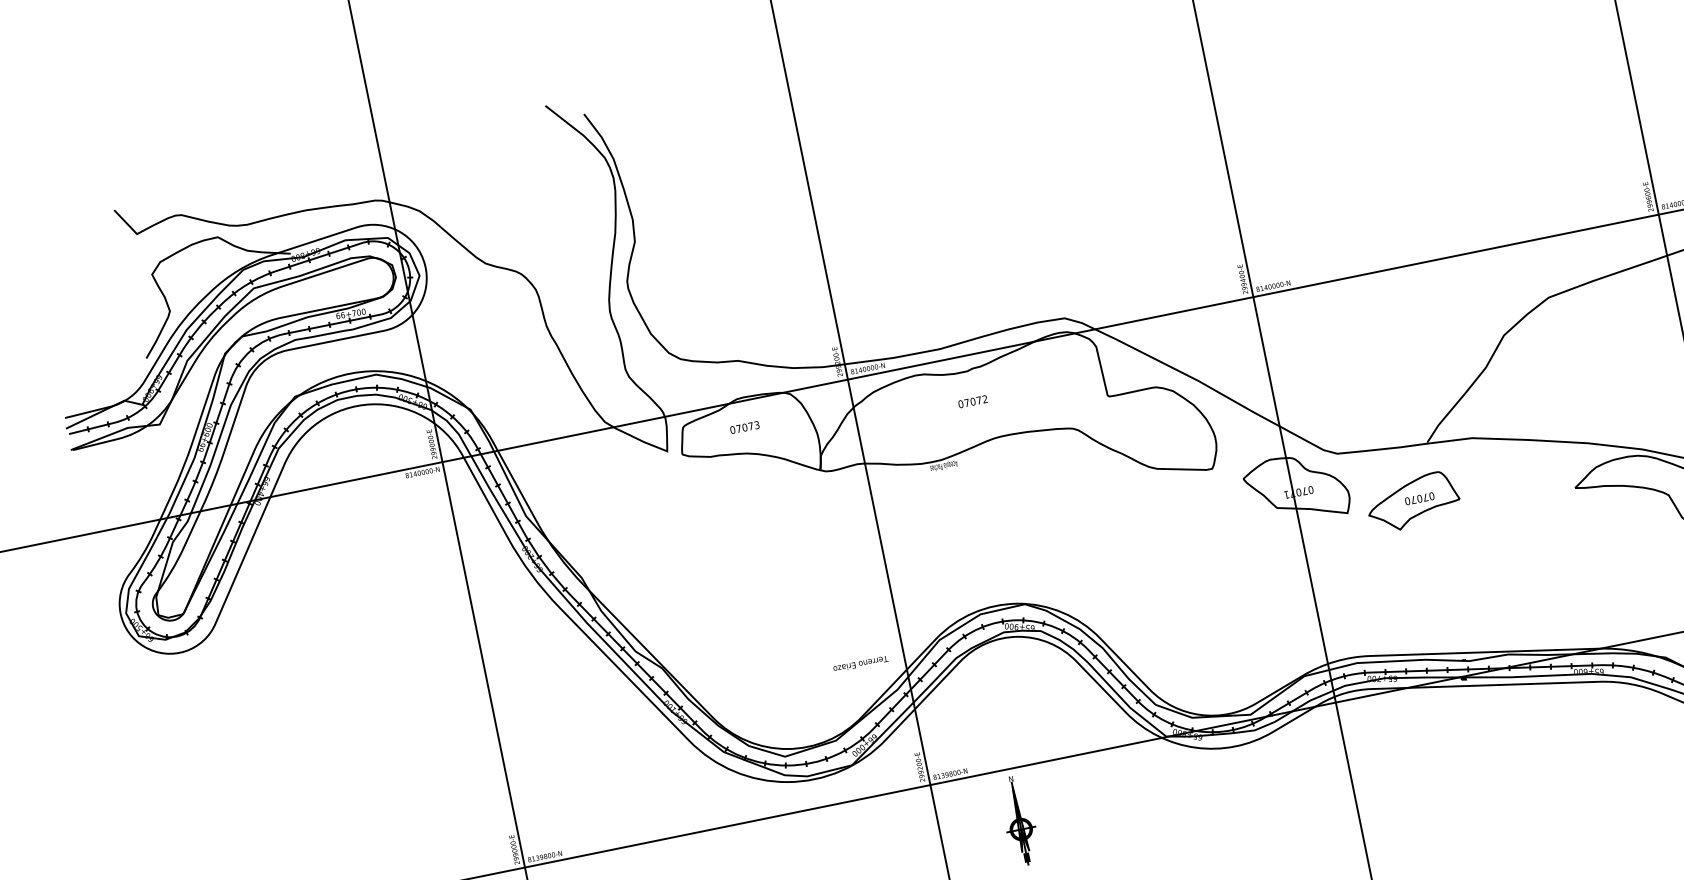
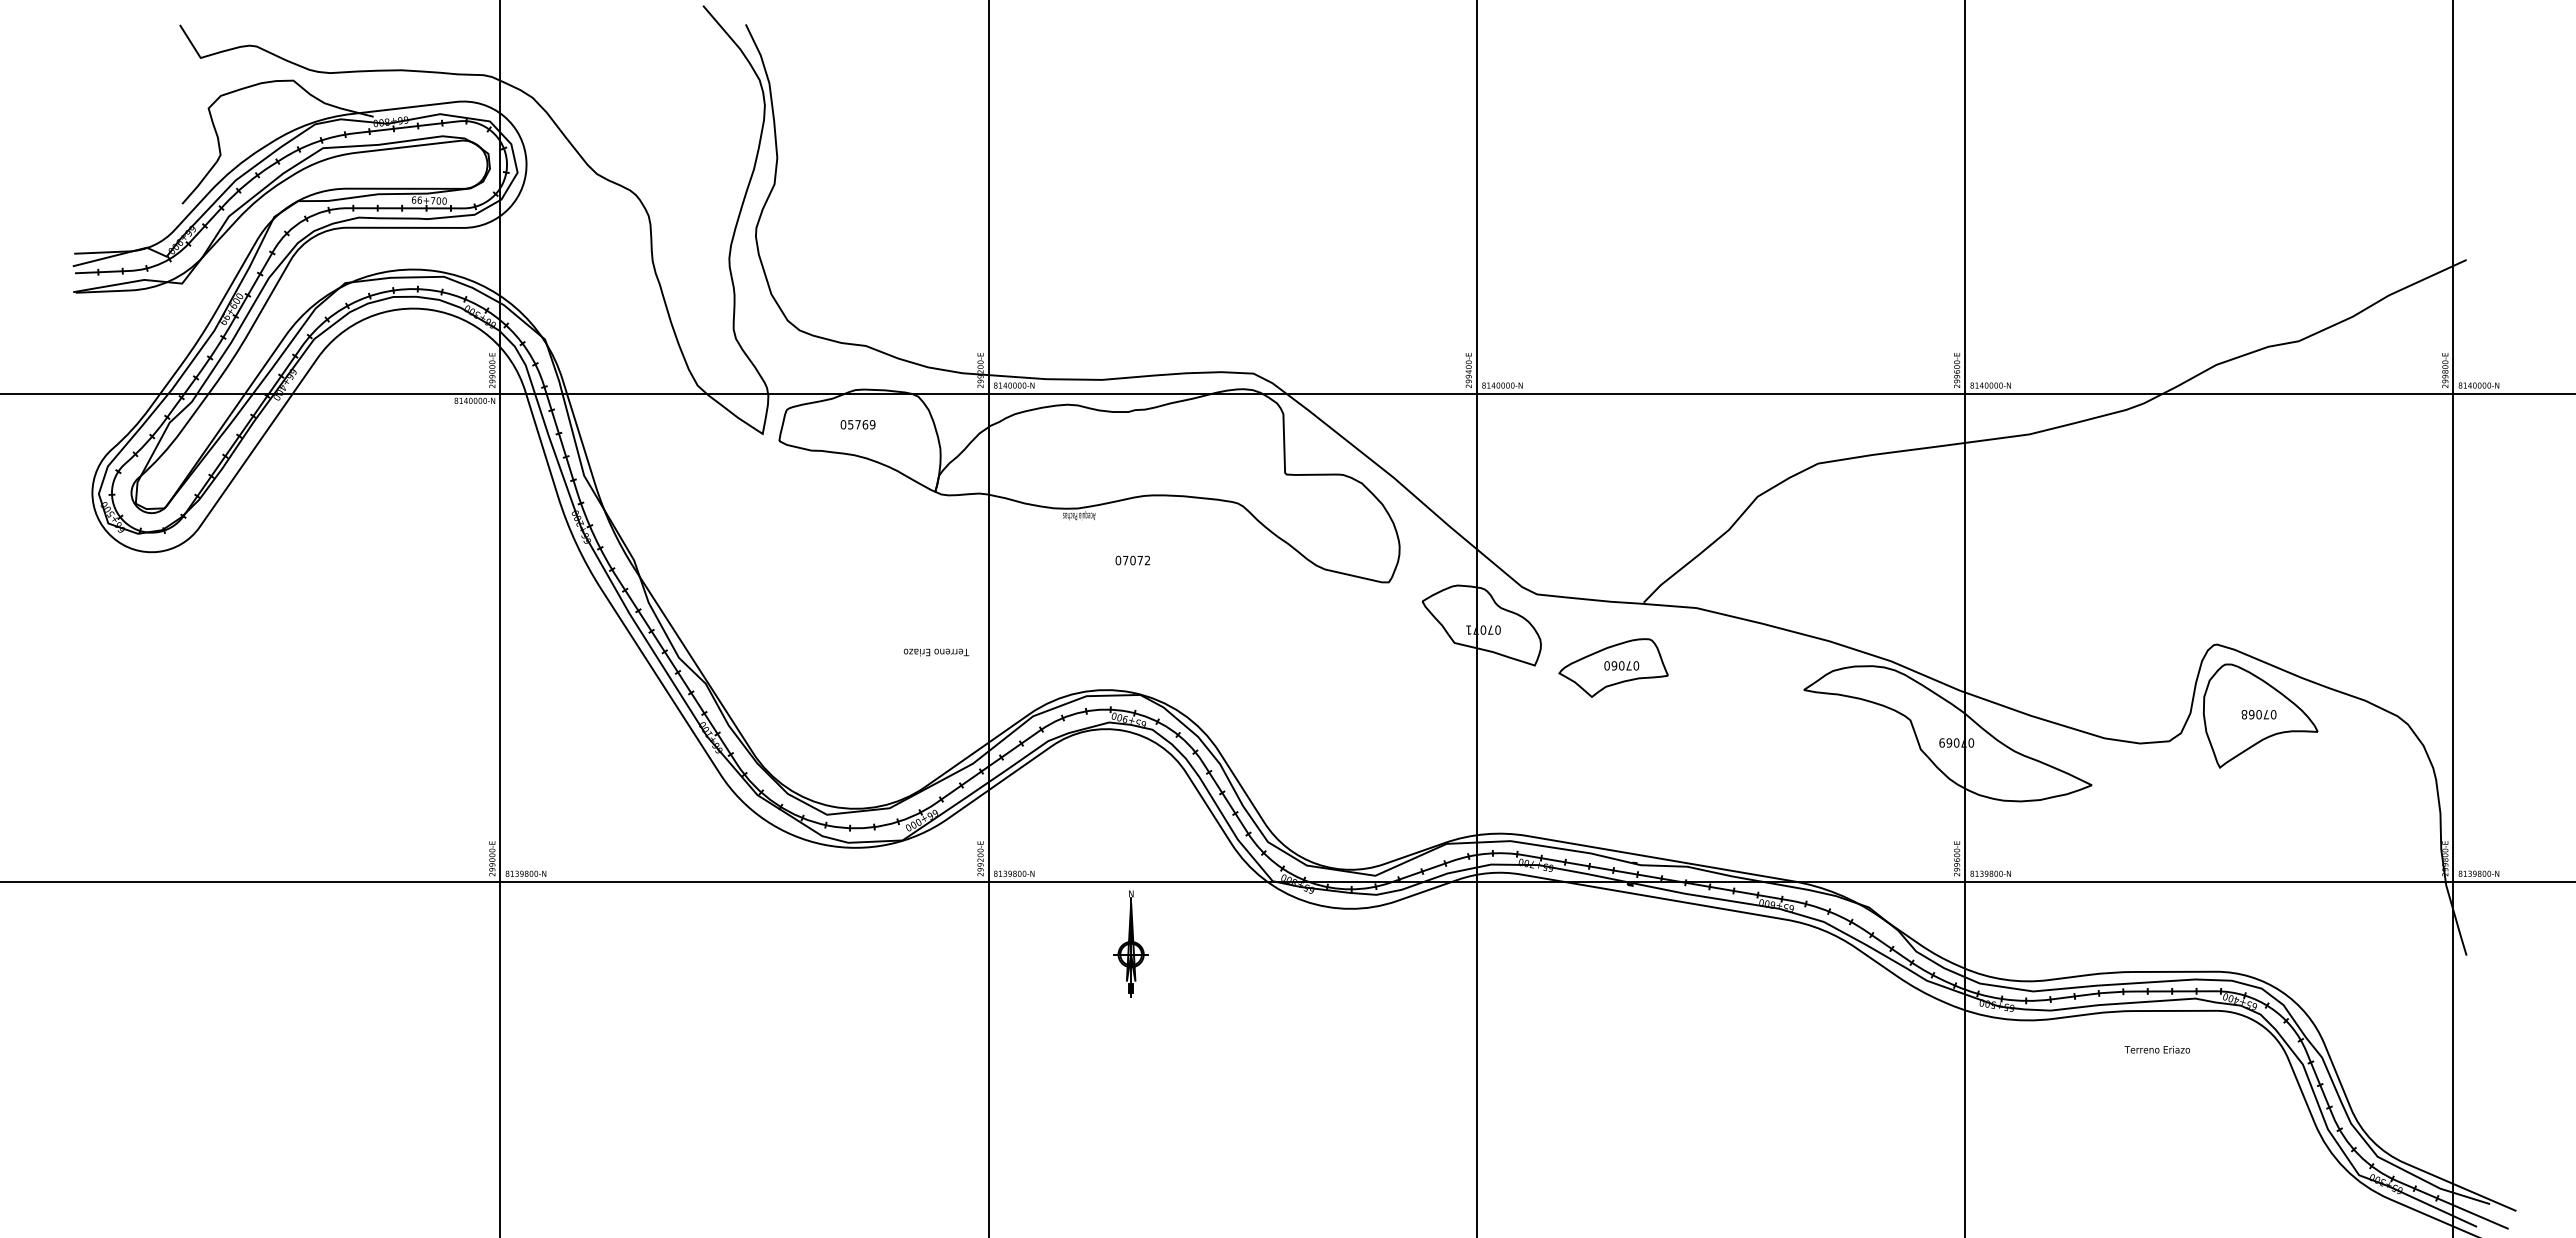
text: (972, 401) -> (1132, 560), moved
text: (747, 426) -> (861, 424), 07073 -> 05769
text: (1413, 499) -> (1614, 665), 07070 -> 07060
text: (860, 664) -> (936, 652), moved
part: (1018, 820) -> (1130, 943), moved

